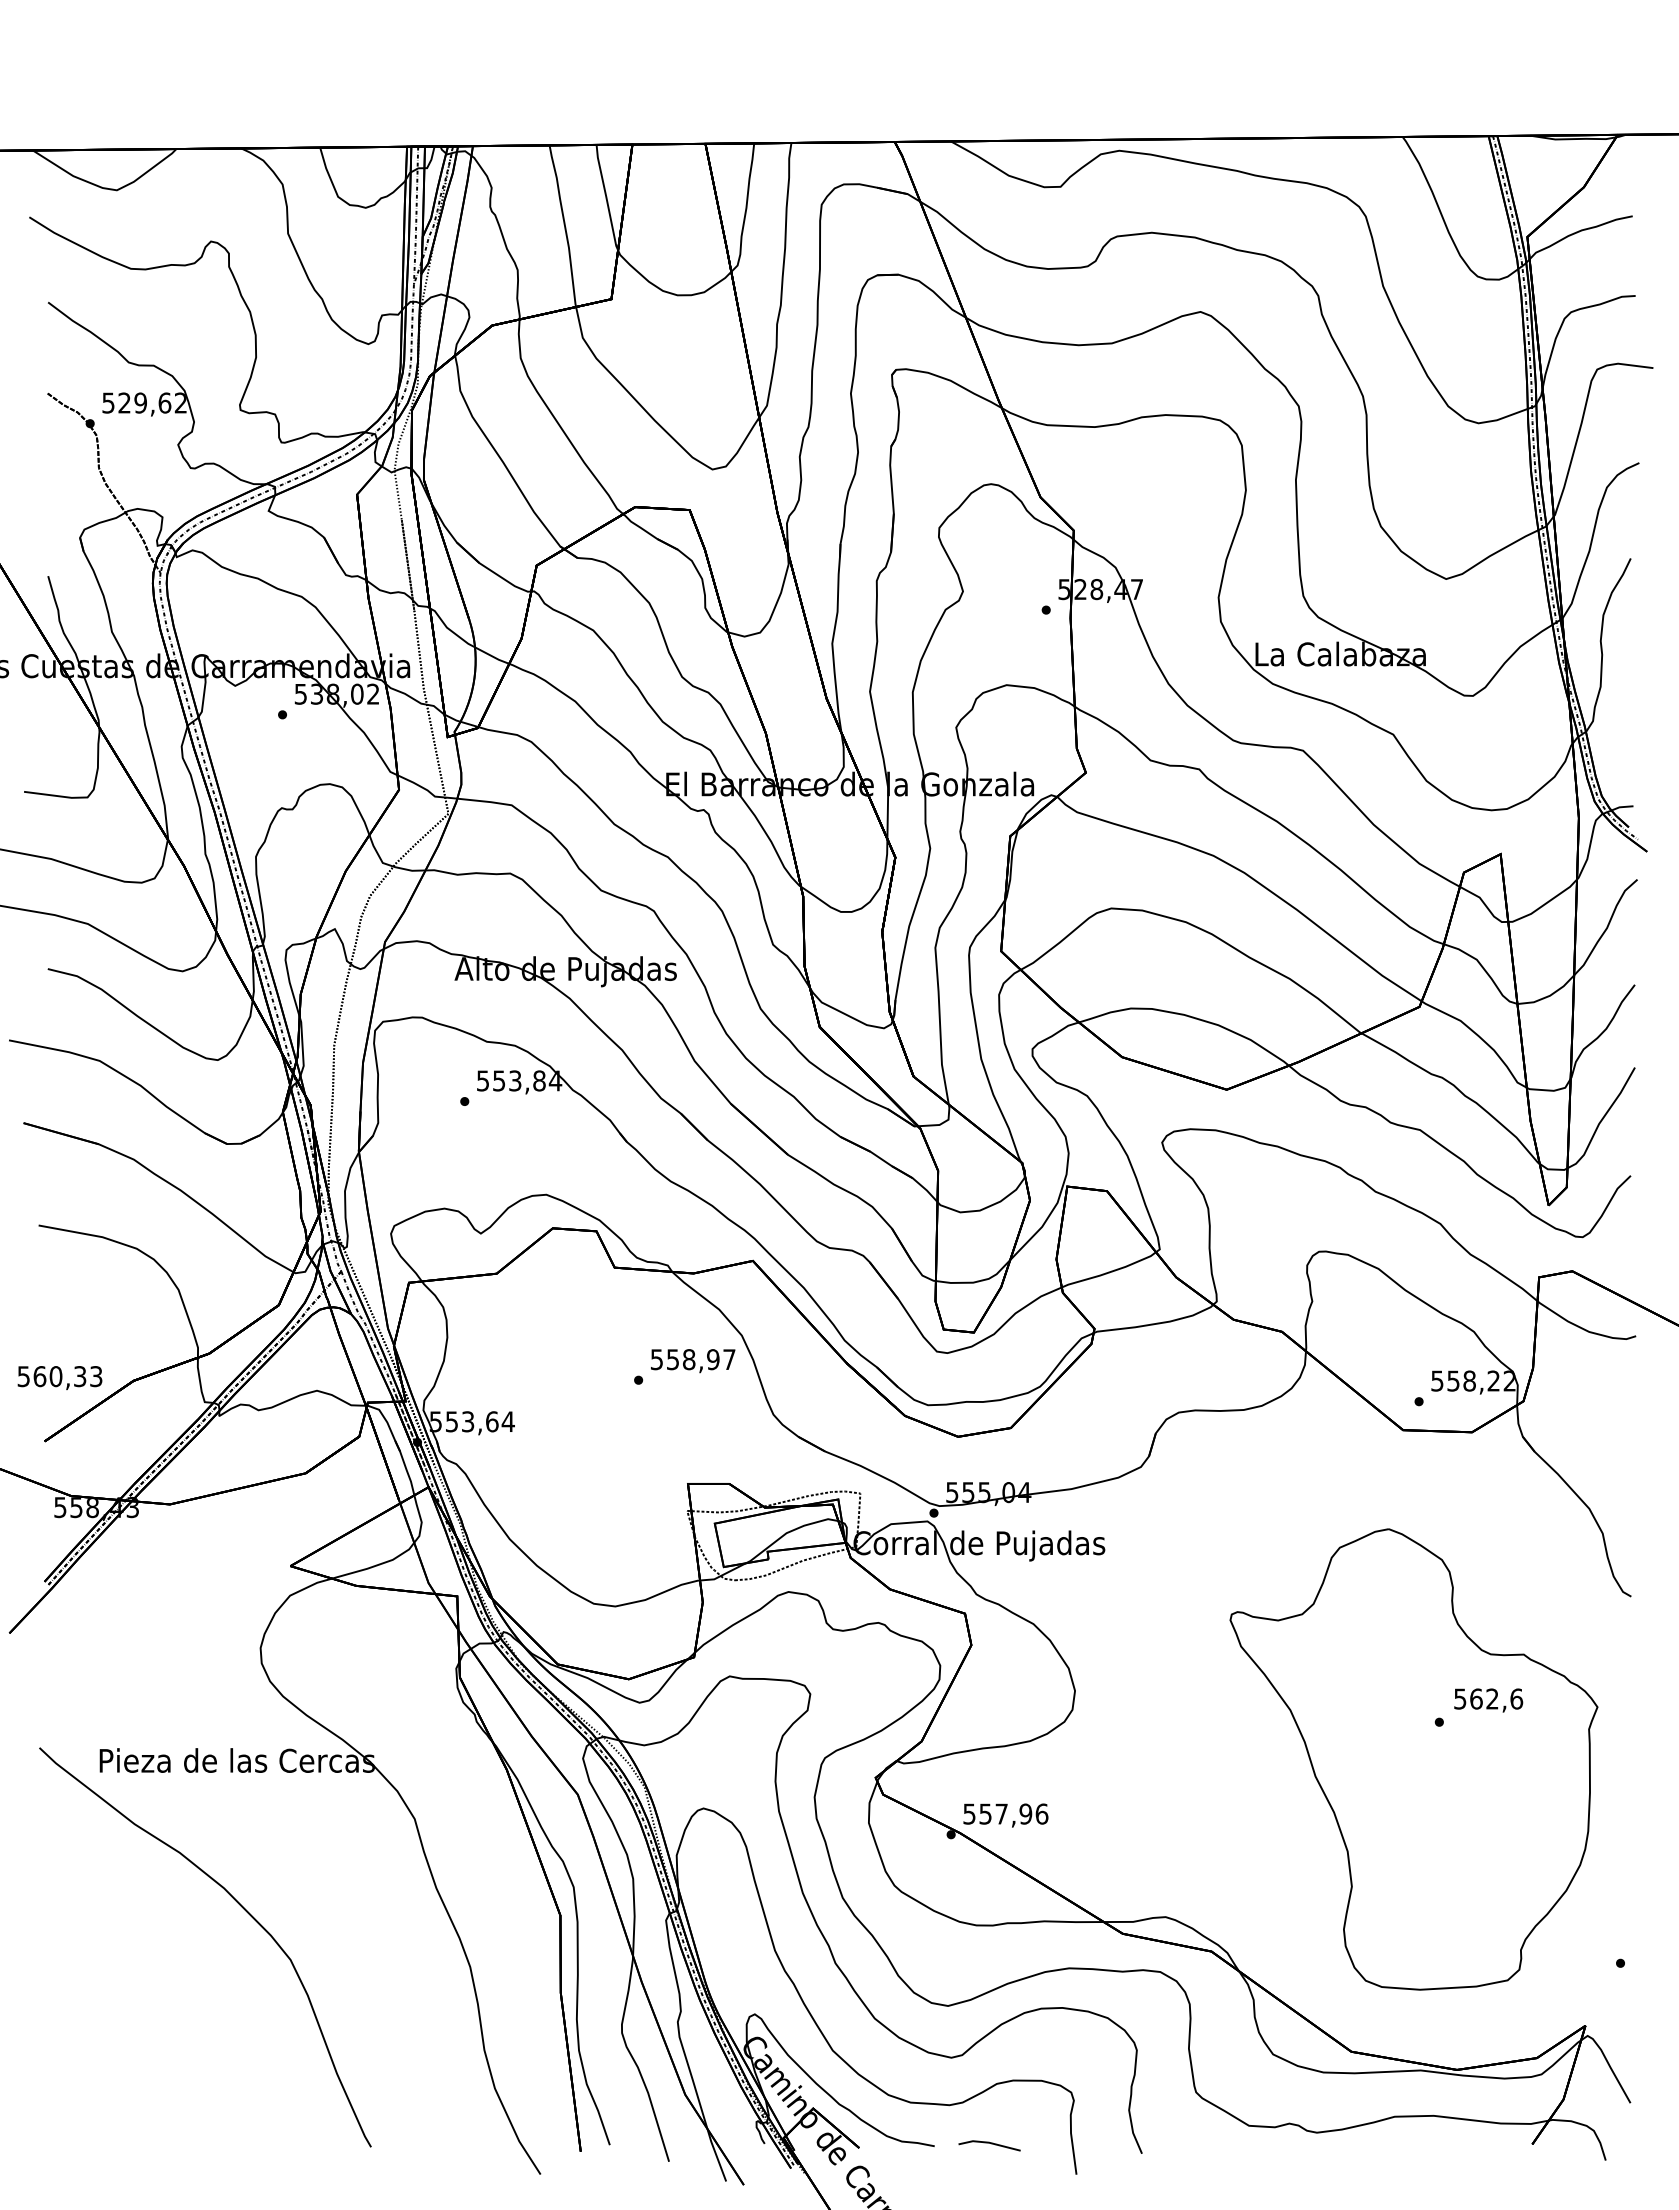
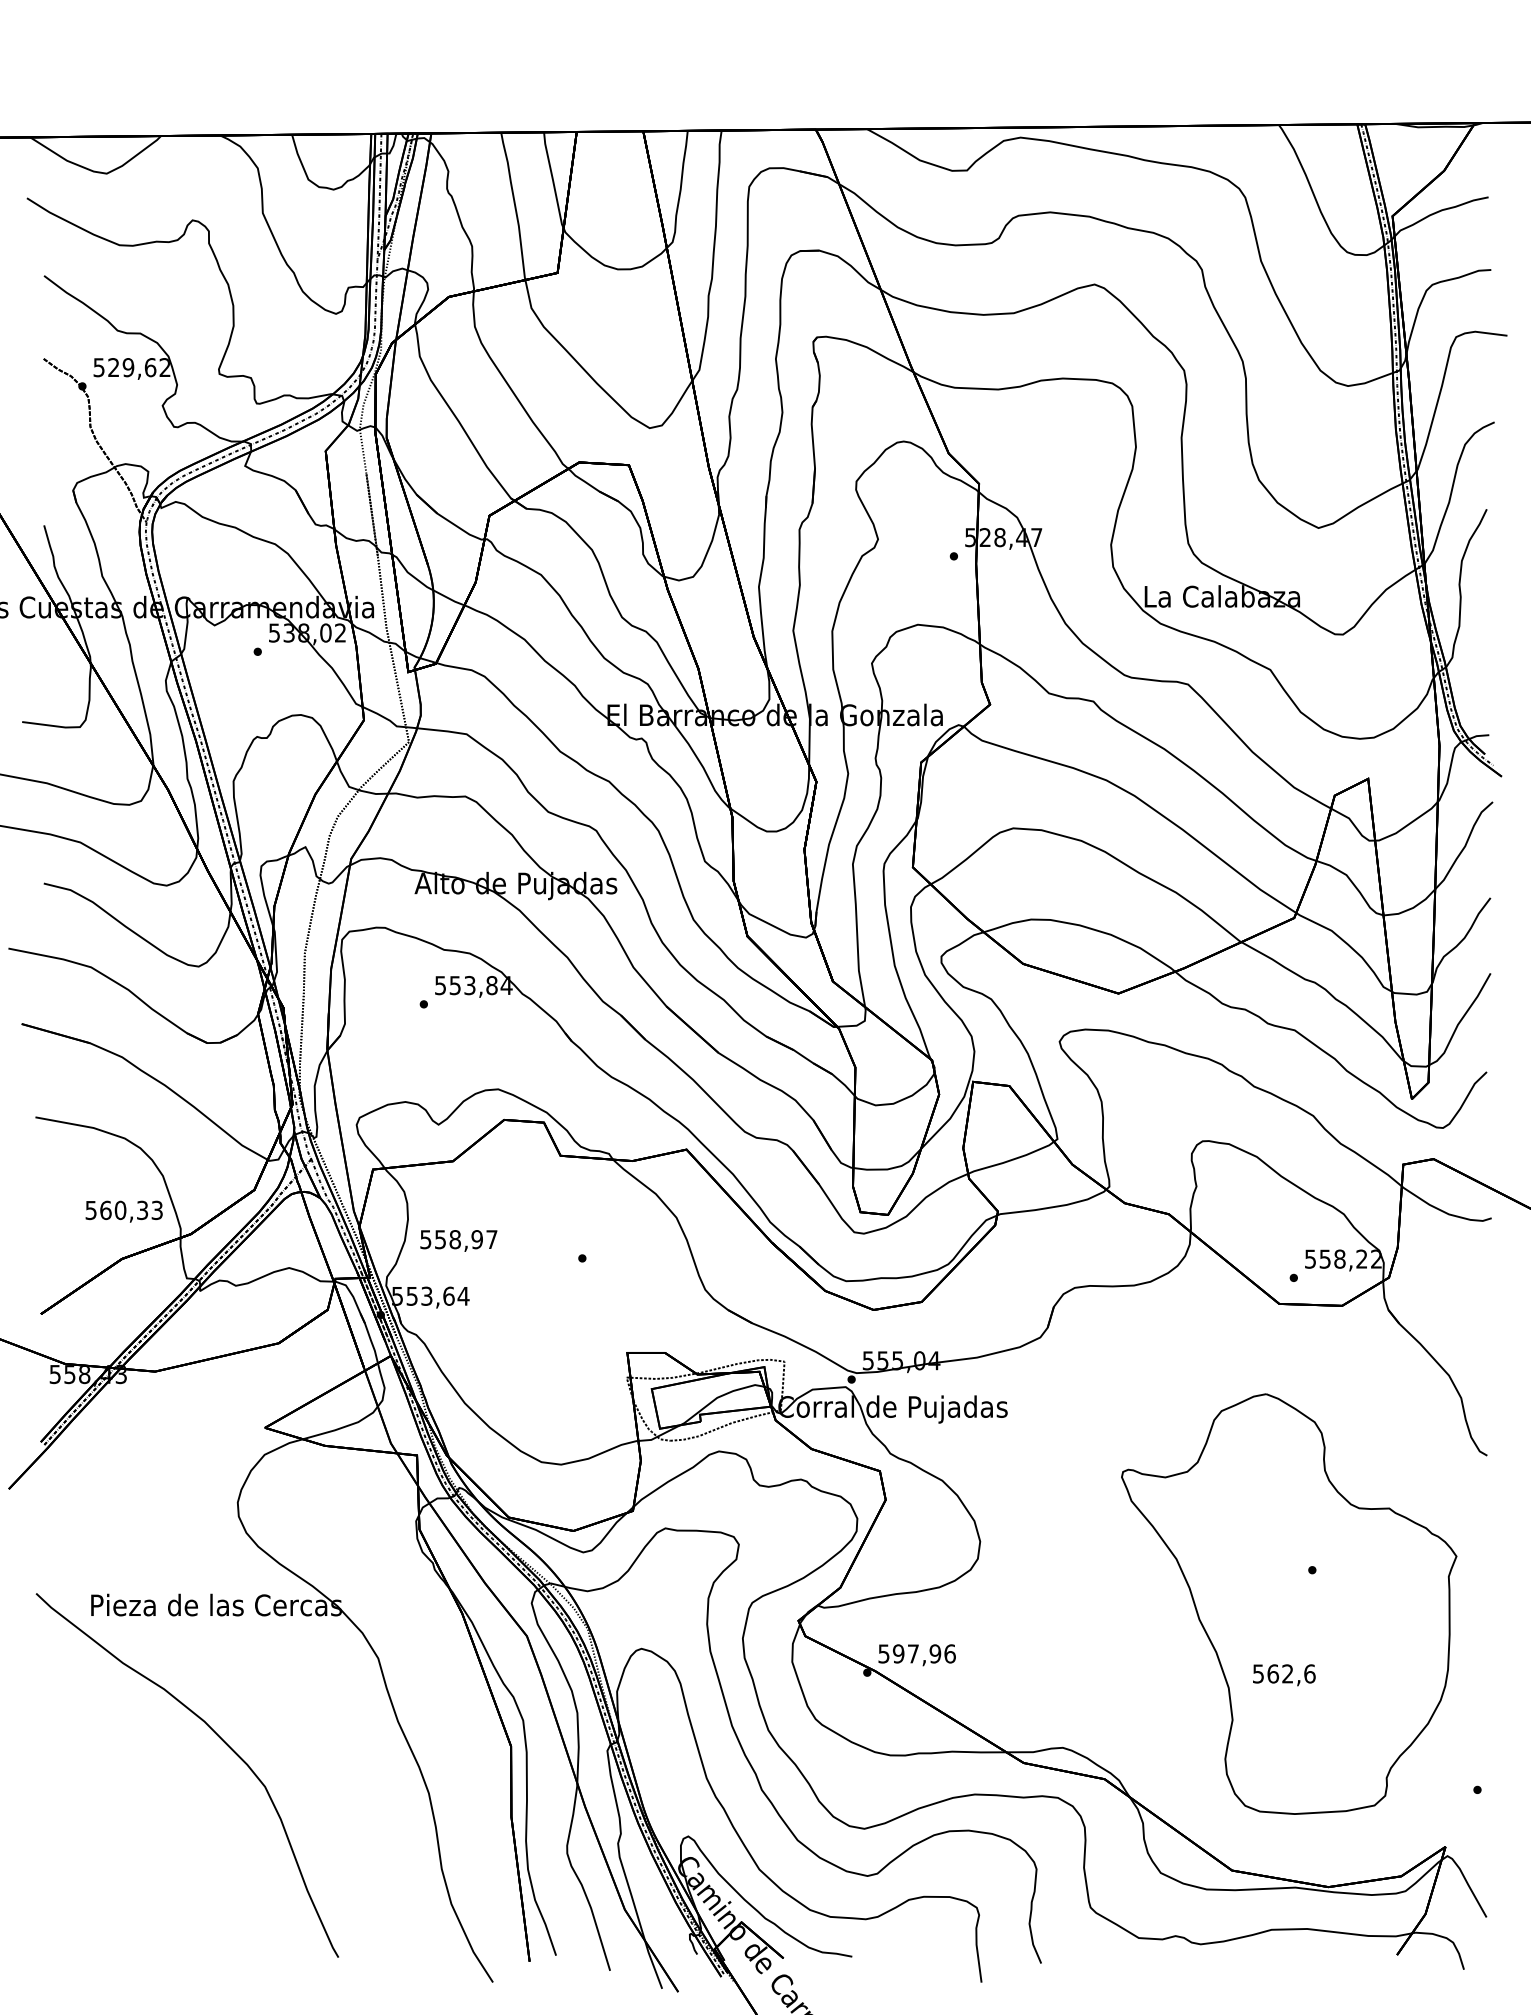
text: (693, 1361) -> (459, 1241), moved
text: (59, 1377) -> (123, 1211), moved
text: (1488, 1700) -> (1284, 1675), moved
text: (985, 1813) -> (898, 1653), 557,96 -> 597,96
line: (989, 2143) -> (902, 1954), removed

